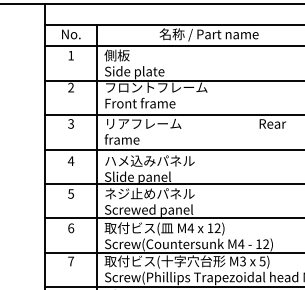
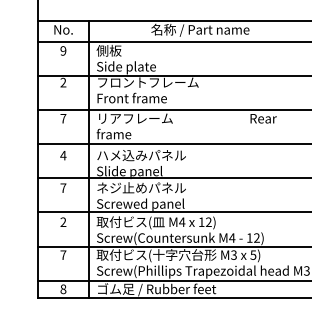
text: (71, 55) -> (63, 50), 1 -> 9
text: (71, 123) -> (63, 118), 3 -> 7
text: (71, 193) -> (63, 187), 5 -> 7
text: (71, 228) -> (63, 222), 6 -> 2

